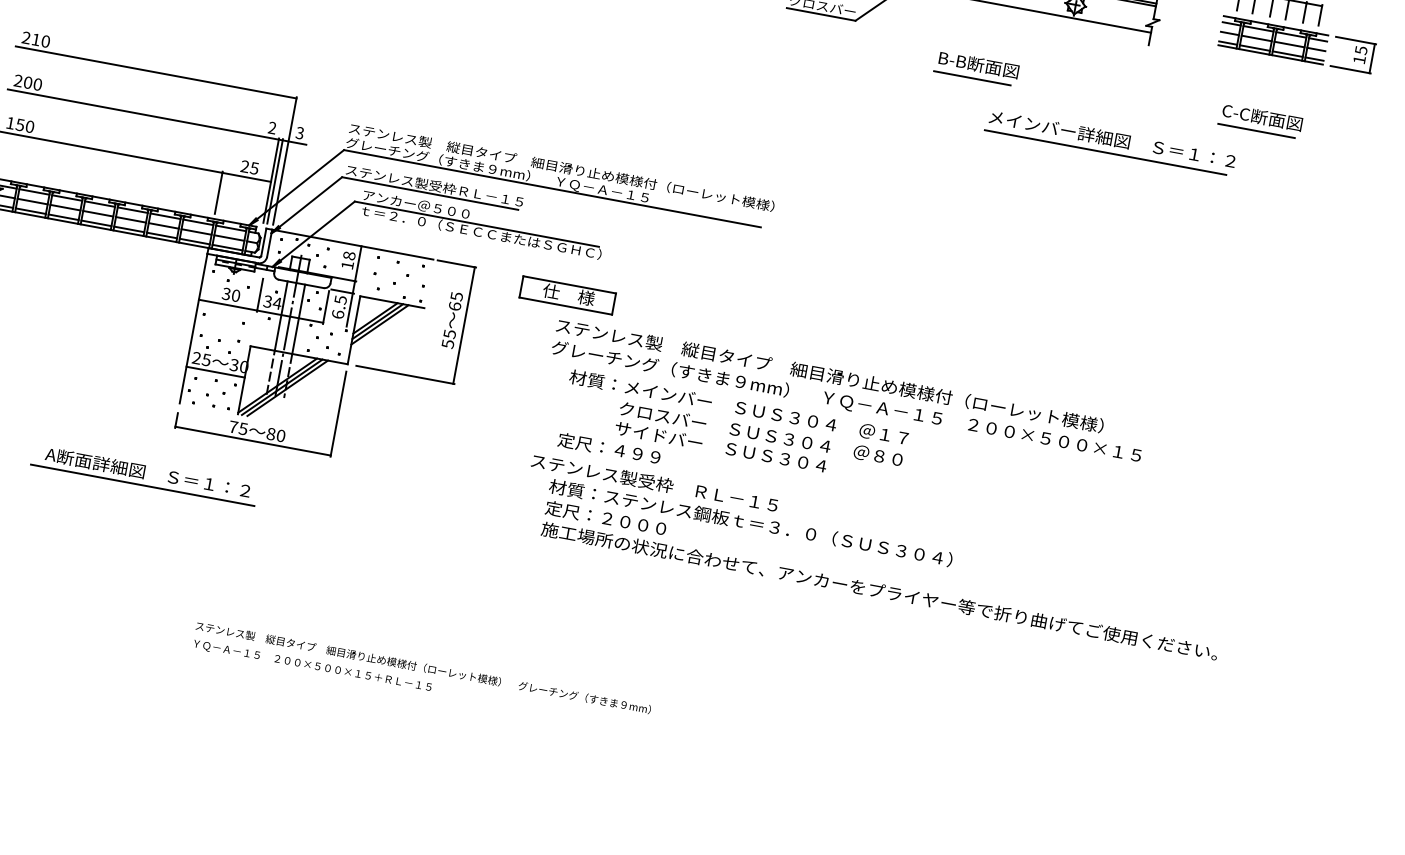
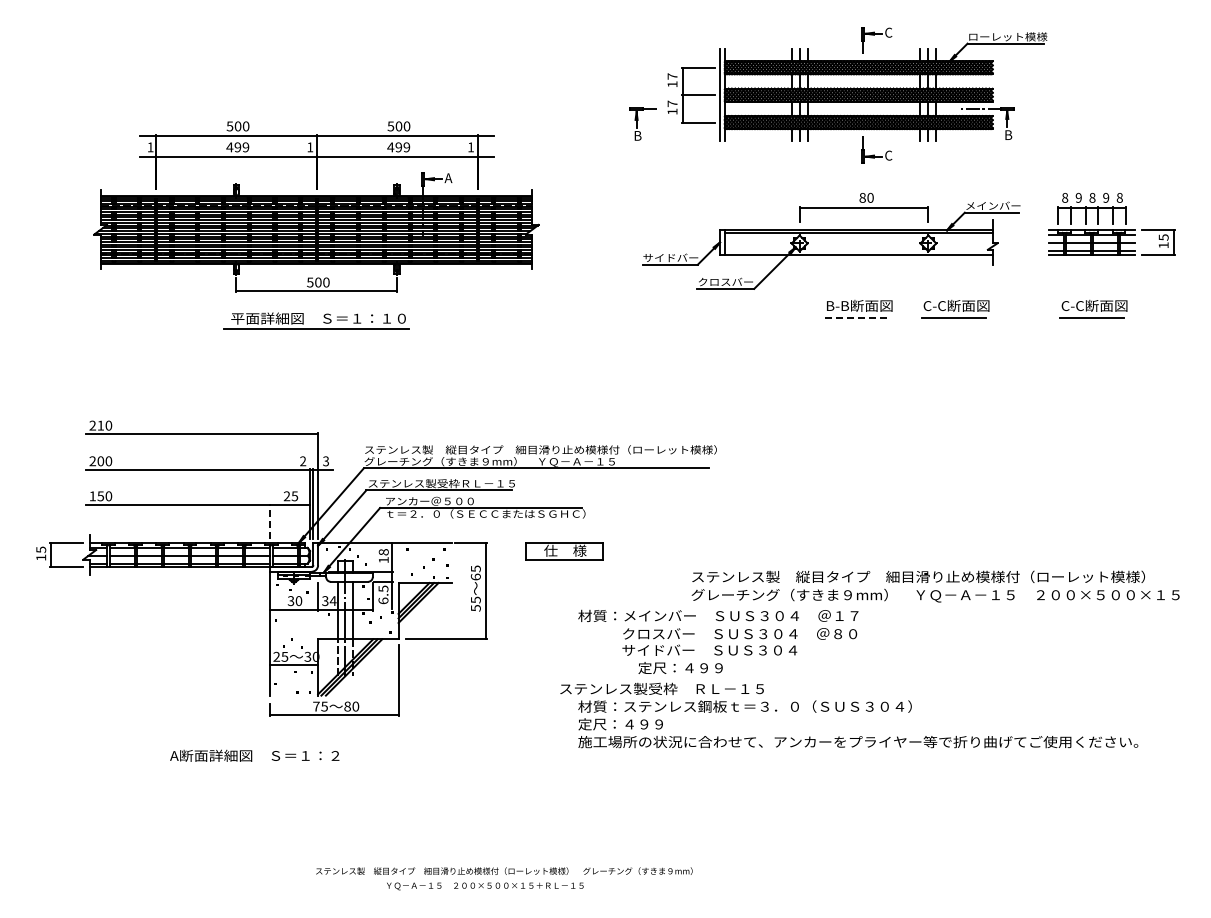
line: (972, 78) -> (856, 317), solid -> dashed
part: (1094, 89) -> (955, 308), added
part: (1110, 142) -> (976, 348), removed
line: (218, 191) -> (269, 520), solid -> dashed
text: (848, 391) -> (935, 586), moved
text: (609, 447) -> (680, 667), moved
line: (141, 484) -> (251, 766), removed
text: (633, 523) -> (651, 724), 定尺：２０００ -> 定尺：４９９
text: (312, 666) -> (485, 886), moved

